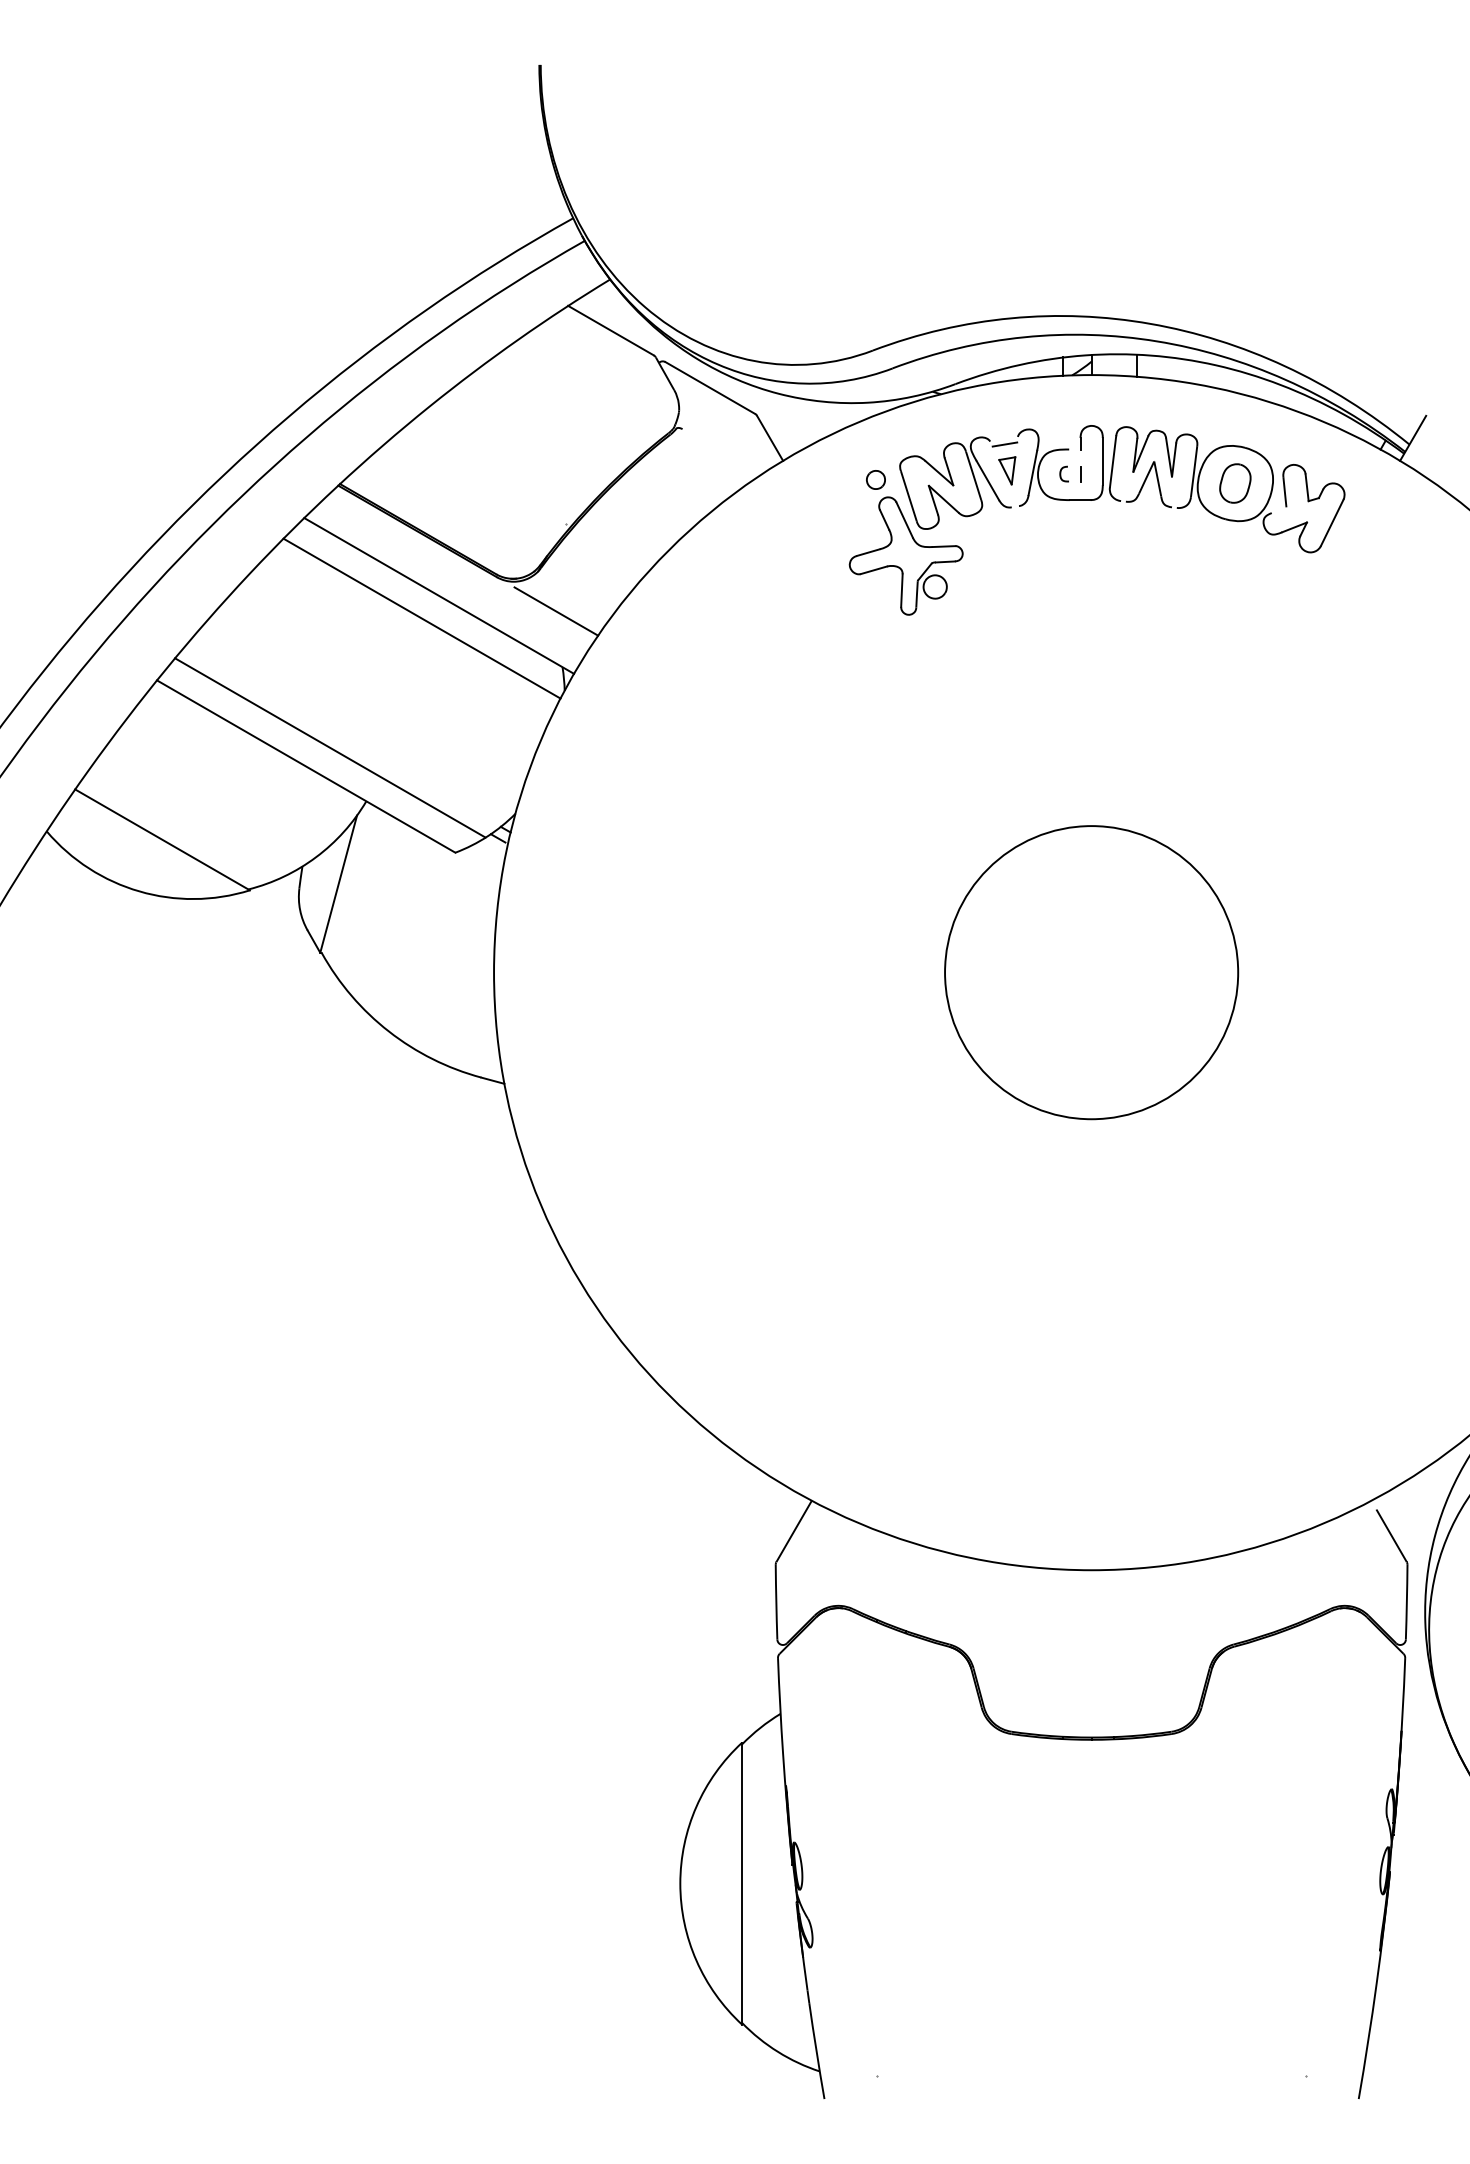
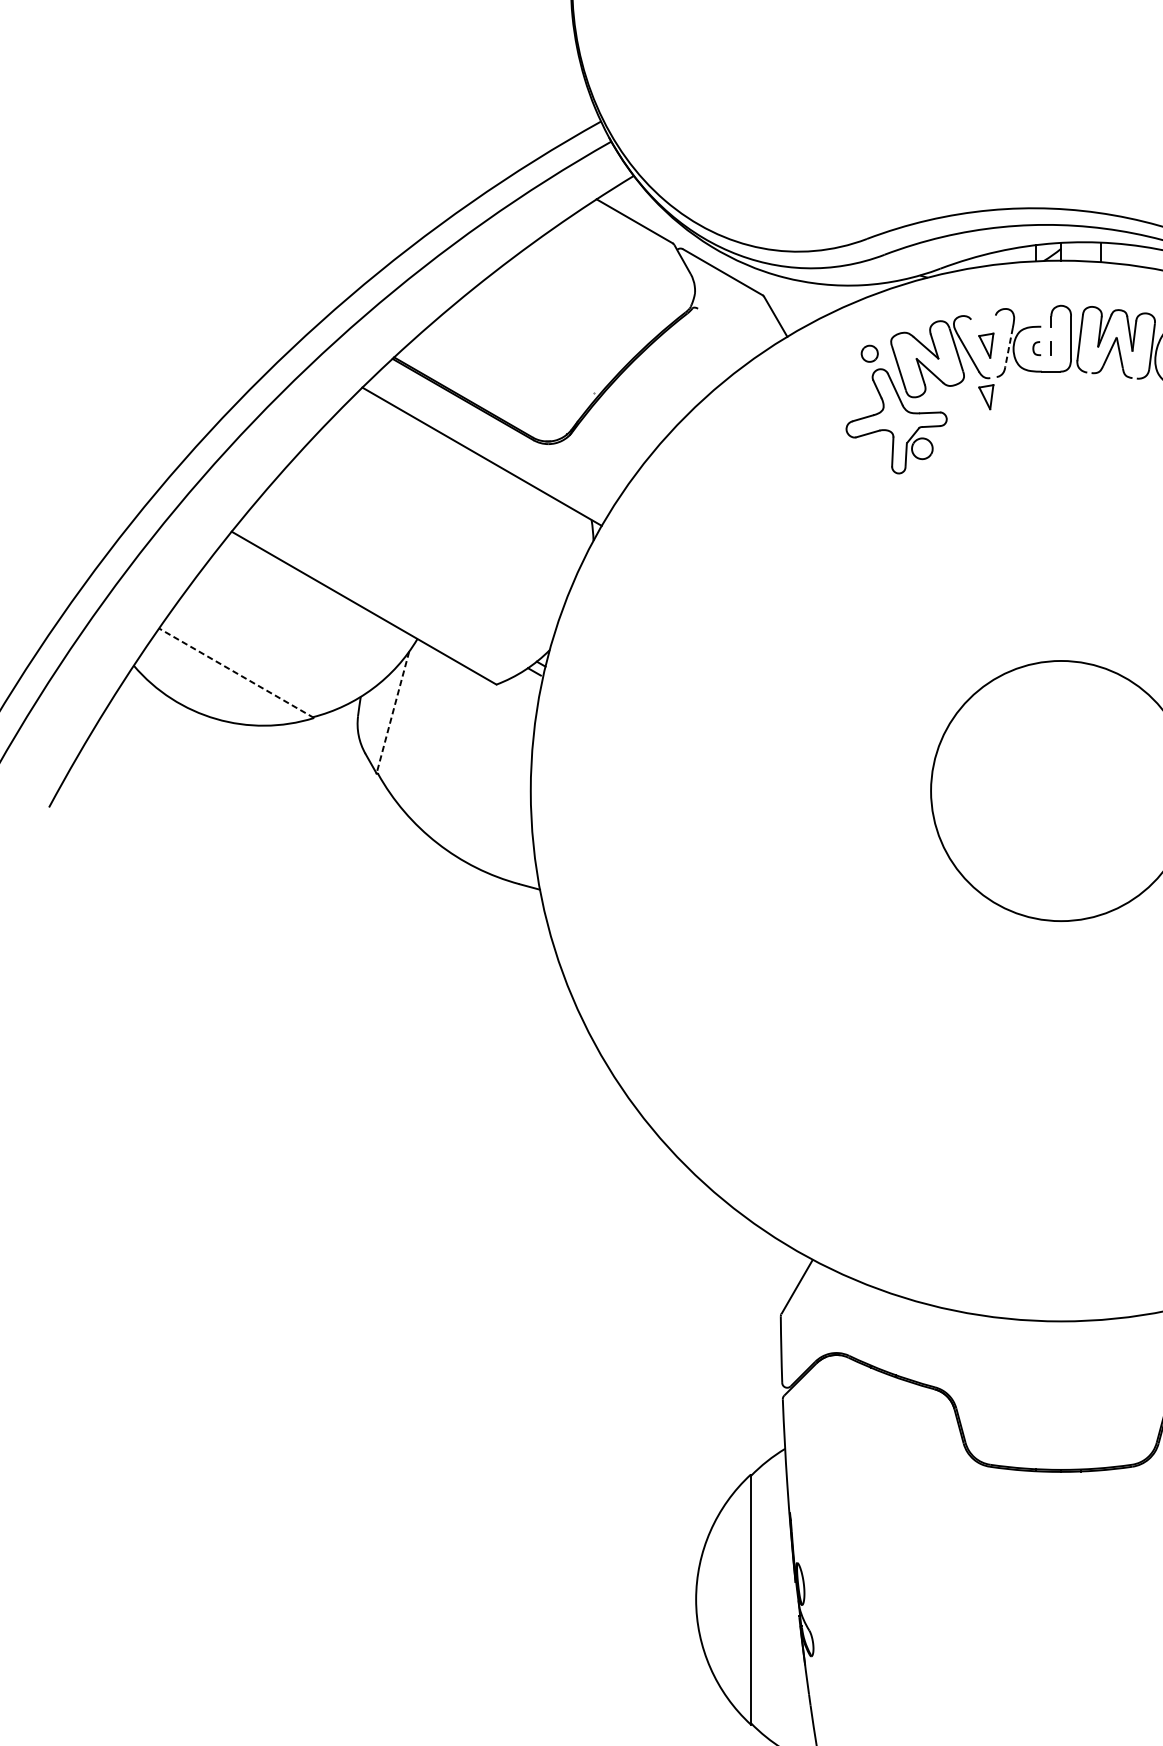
line: (1004, 444) -> (983, 322), removed
line: (1032, 473) -> (1008, 348), solid -> dashed
part: (1007, 528) -> (986, 396), added
line: (556, 611) -> (586, 470), removed
line: (421, 618) -> (466, 476), removed
line: (330, 747) -> (385, 591), removed
line: (162, 839) -> (236, 672), solid -> dashed
line: (338, 884) -> (392, 712), solid -> dashed

